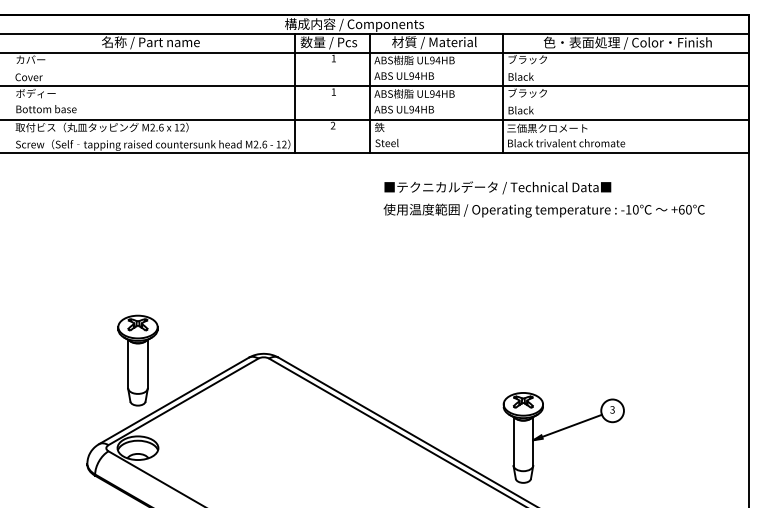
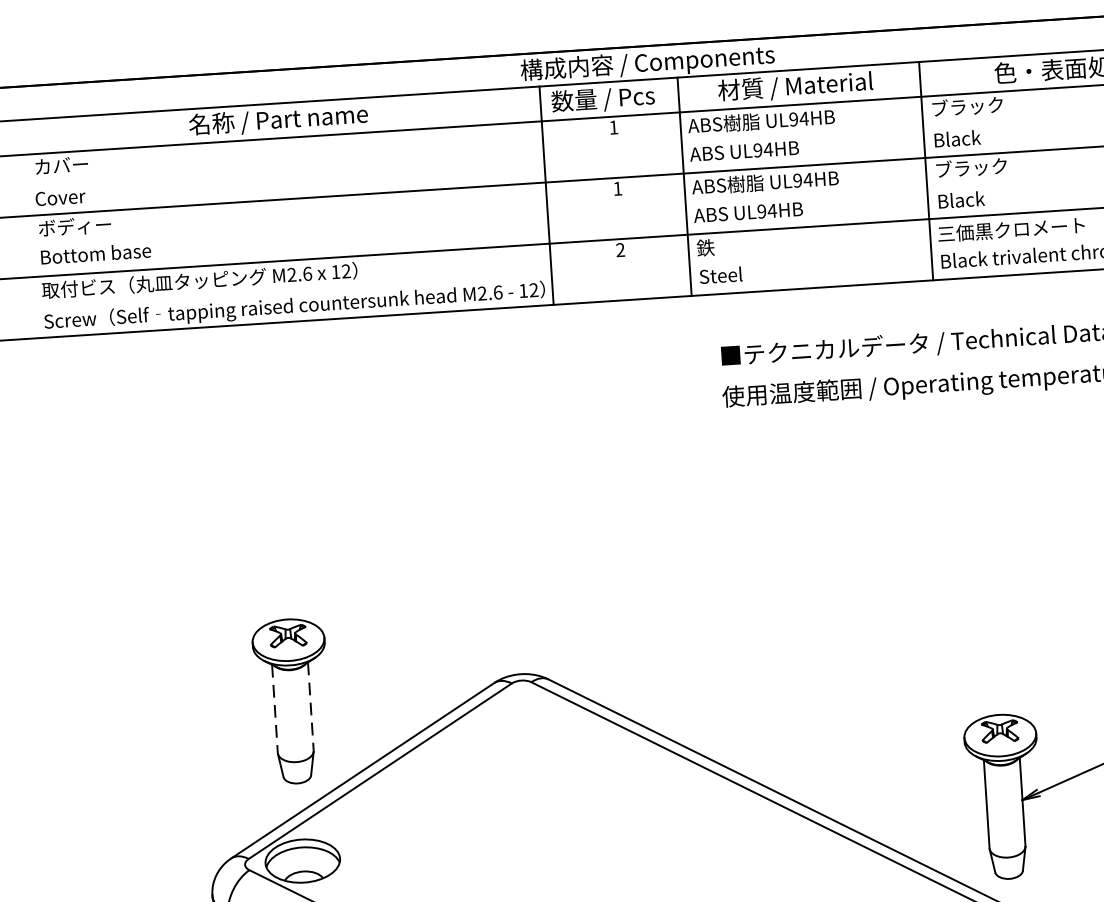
line: (128, 364) -> (275, 709), solid -> dashed
line: (147, 364) -> (310, 707), solid -> dashed

